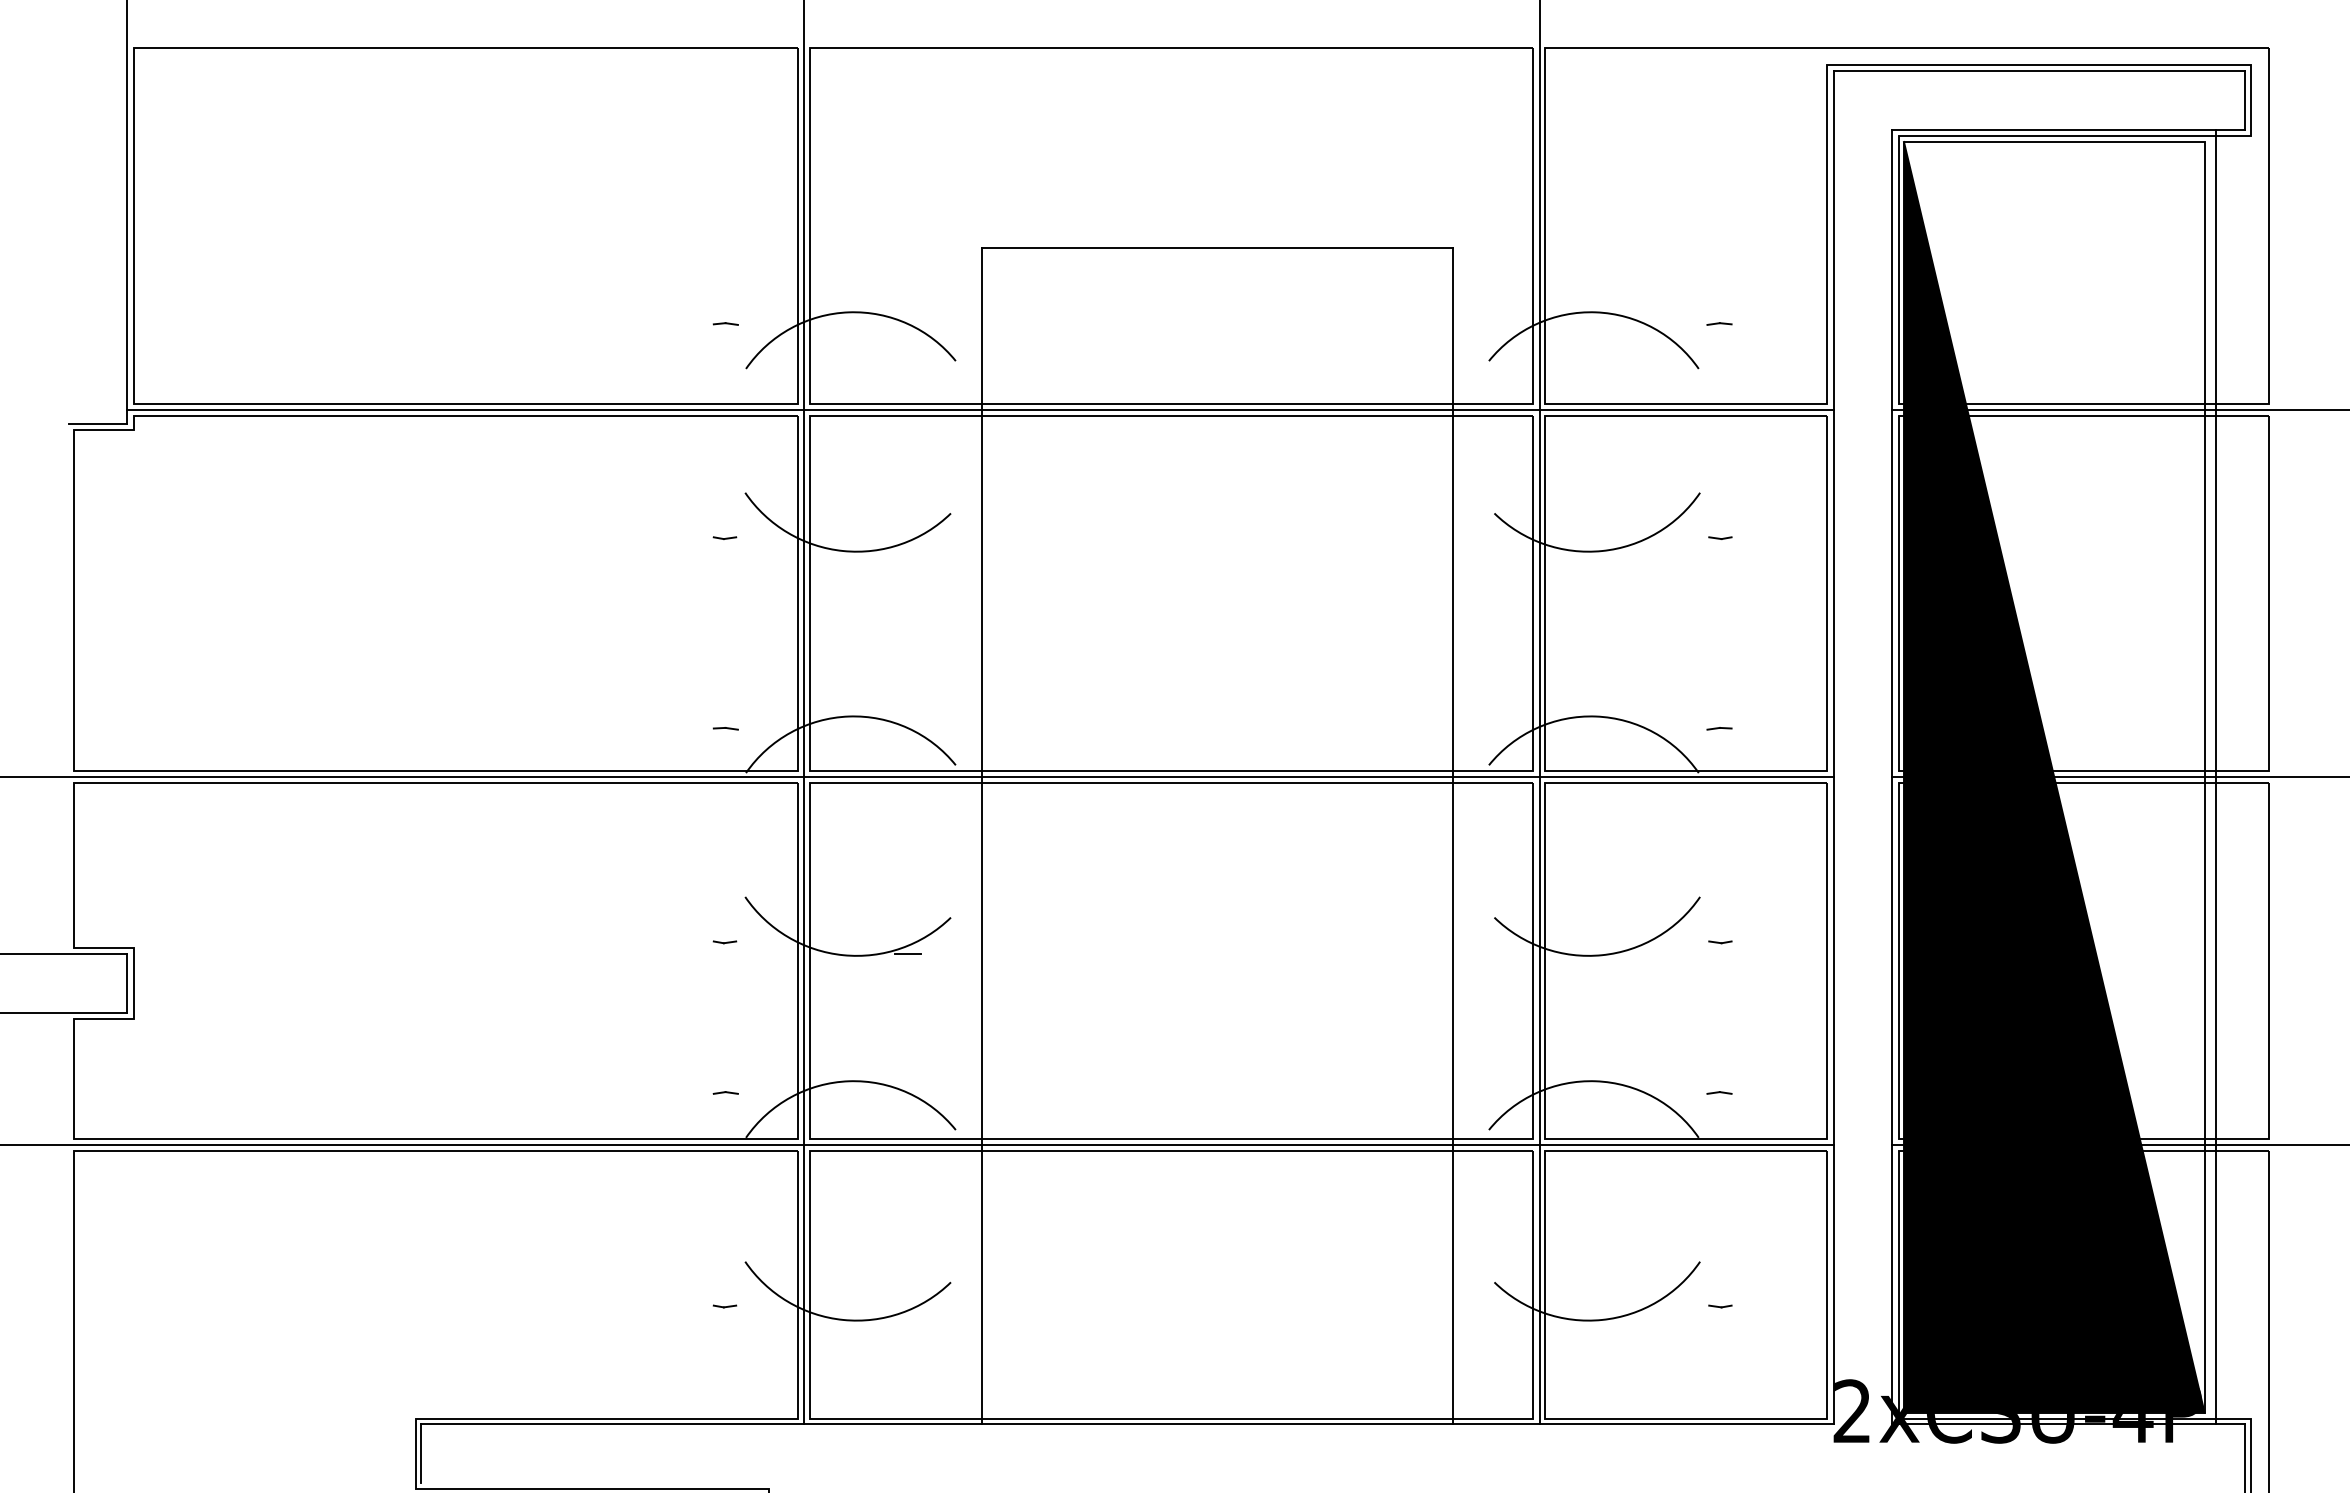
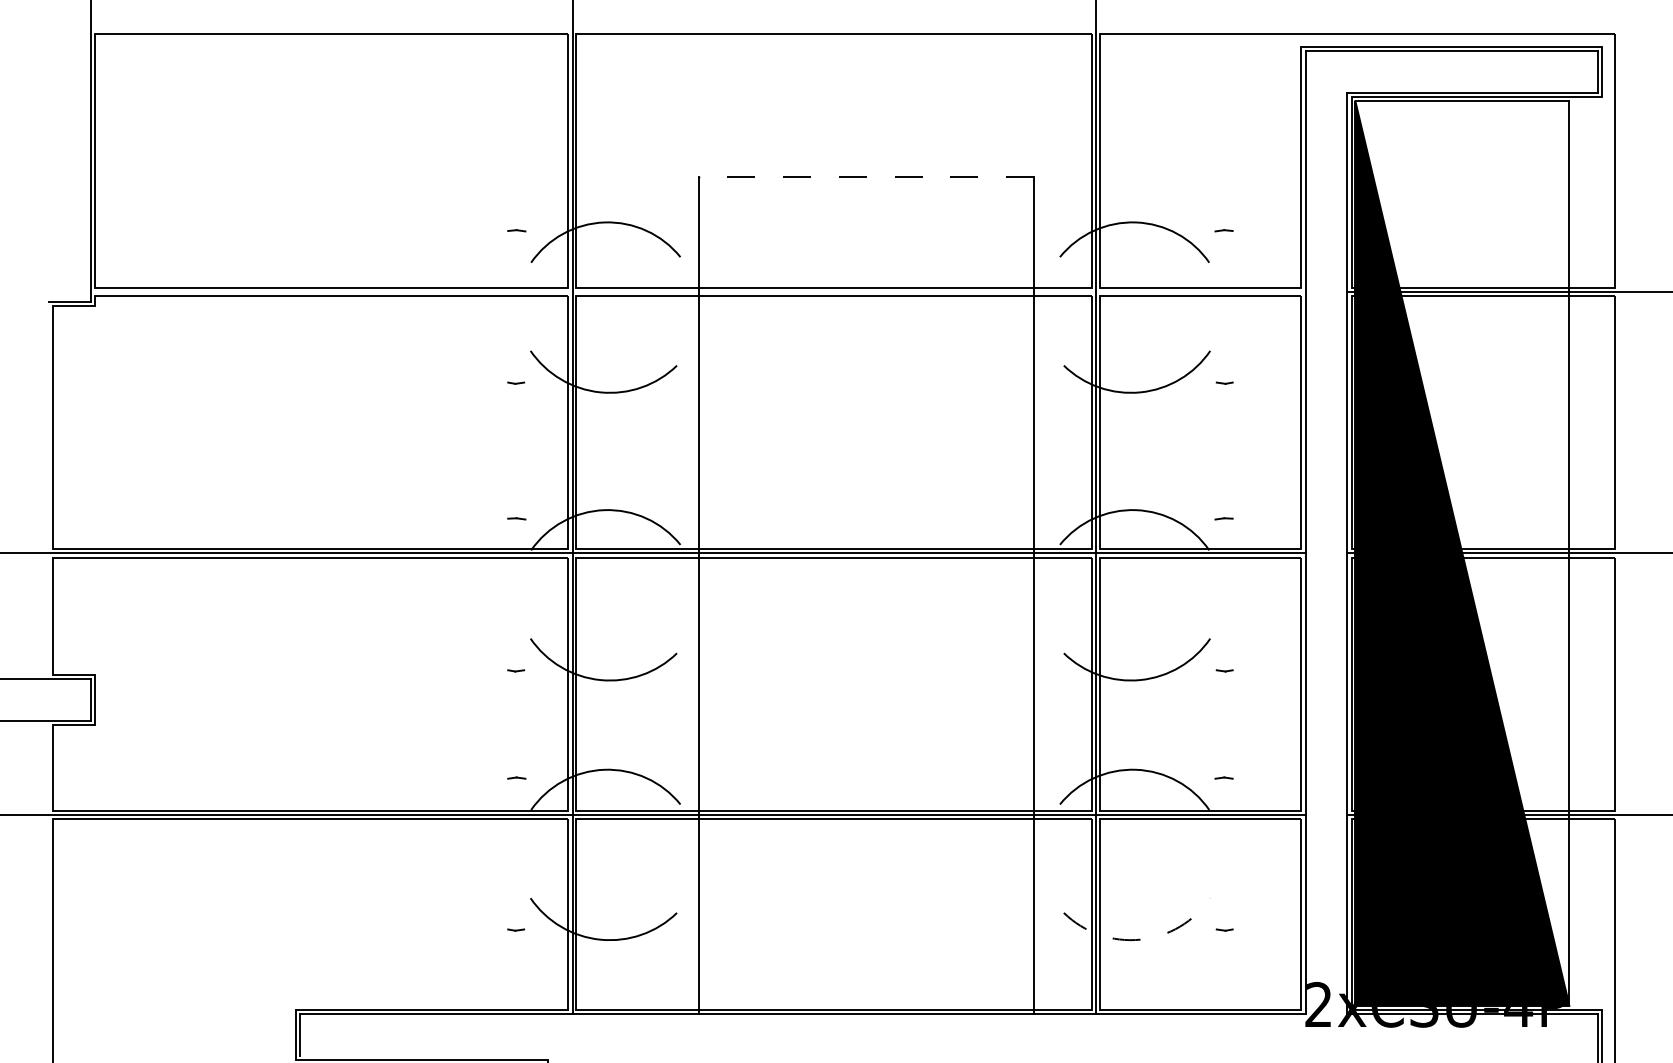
line: (1216, 247) -> (866, 176), solid -> dashed
line: (980, 409) -> (698, 291), removed
line: (2215, 777) -> (1577, 553), removed
line: (908, 953) -> (646, 678), removed
arc: (1602, 1319) -> (1140, 939), solid -> dashed

